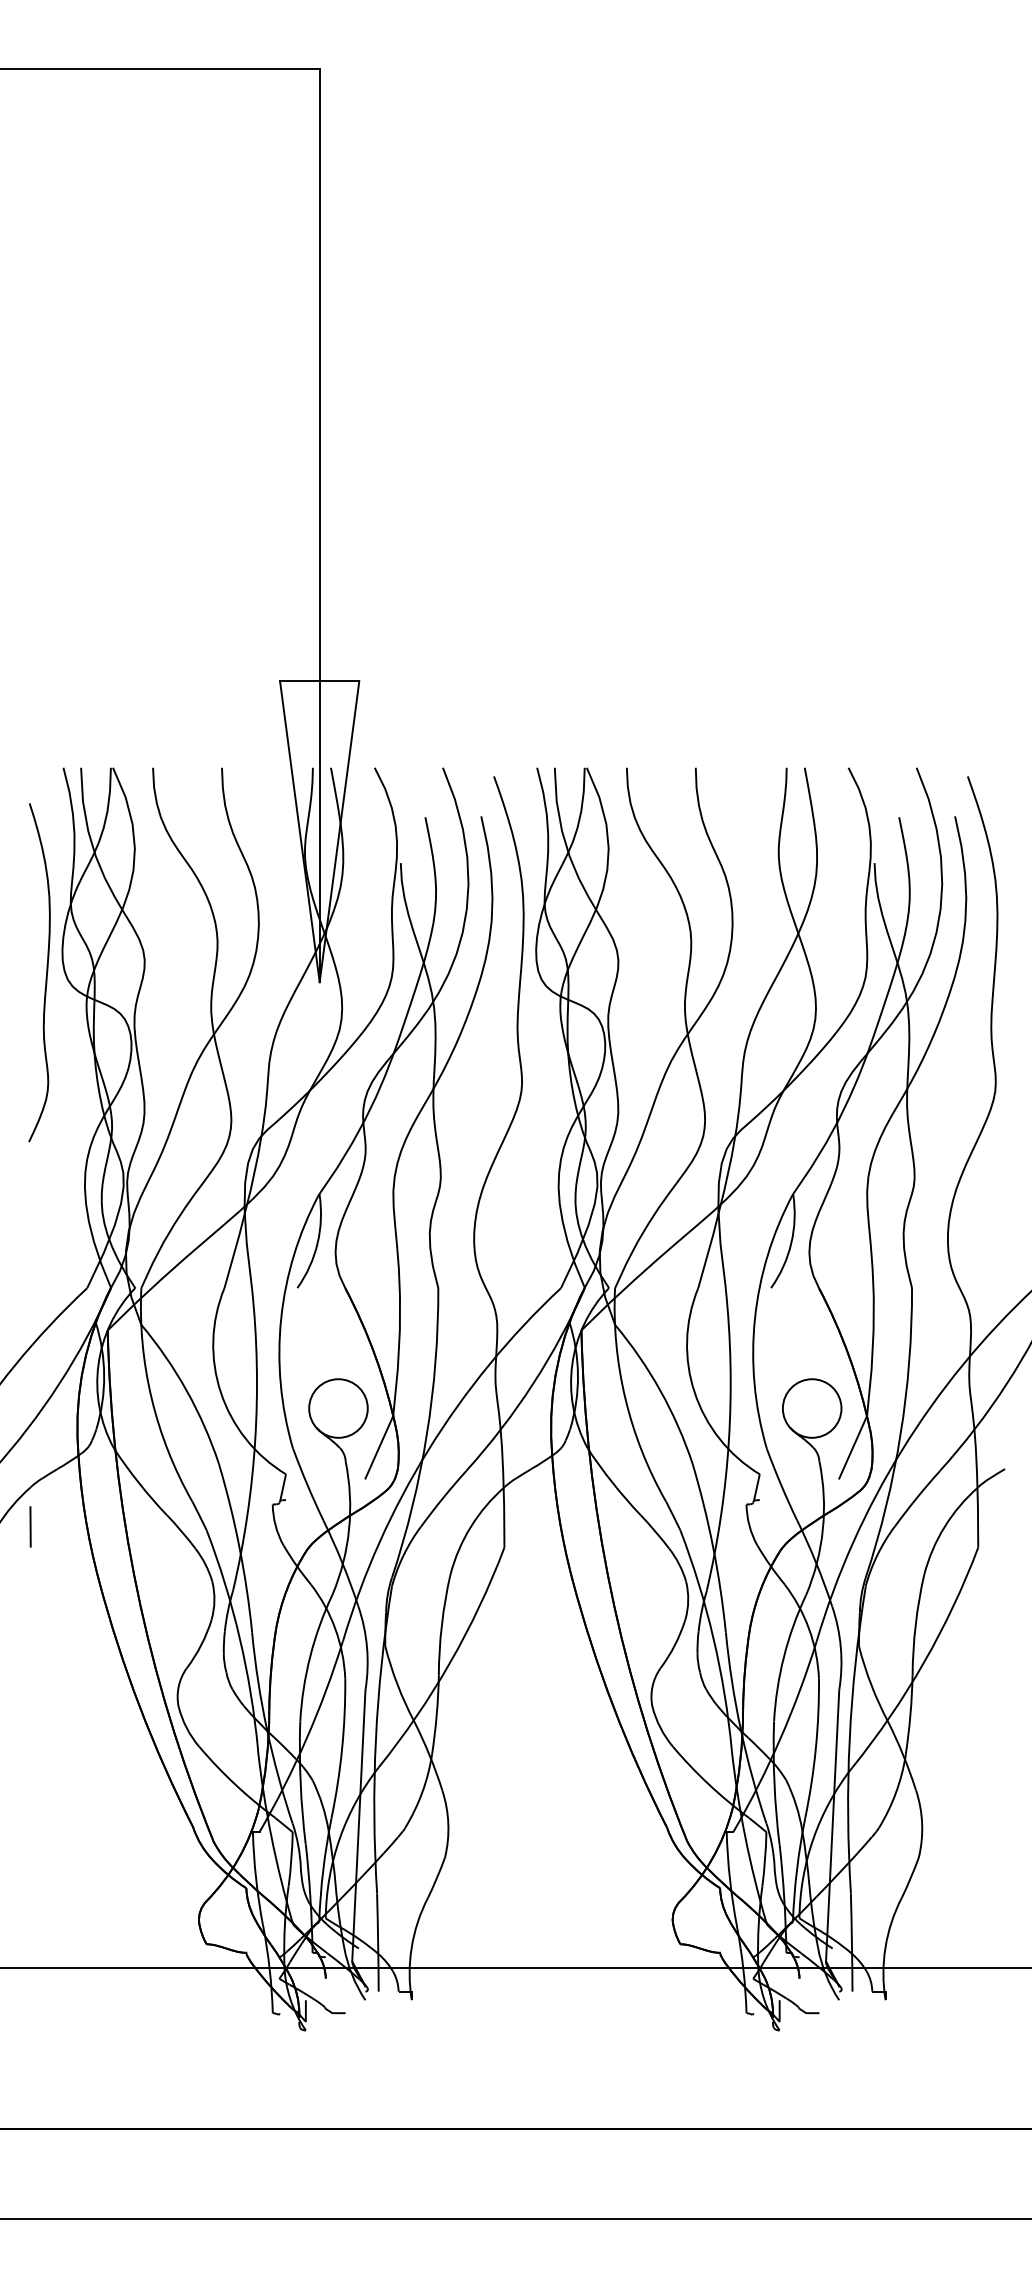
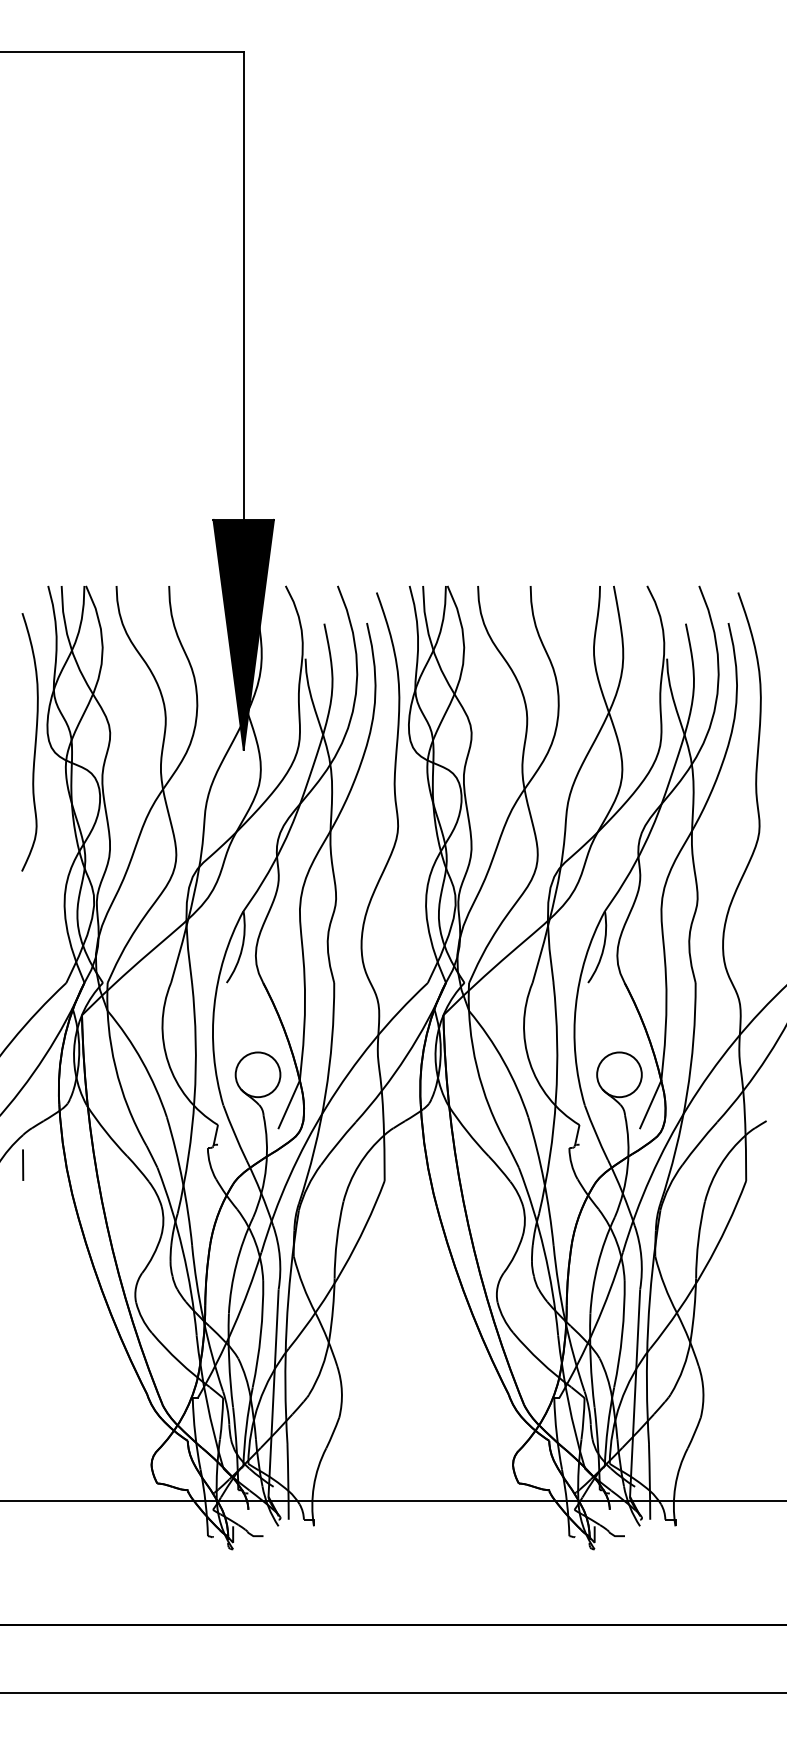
fill: (319, 831) -> (243, 634), added

